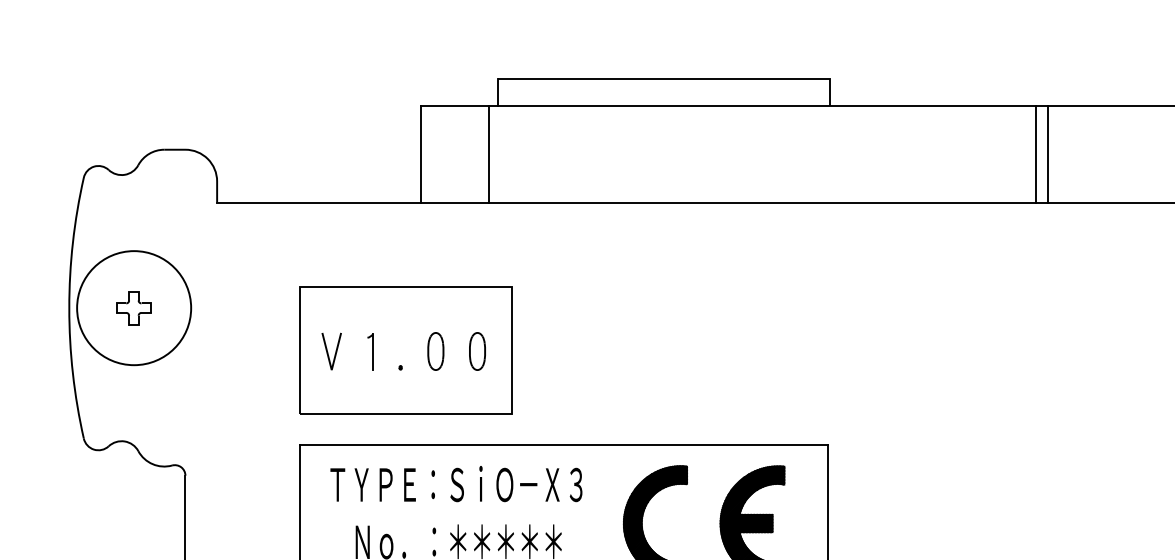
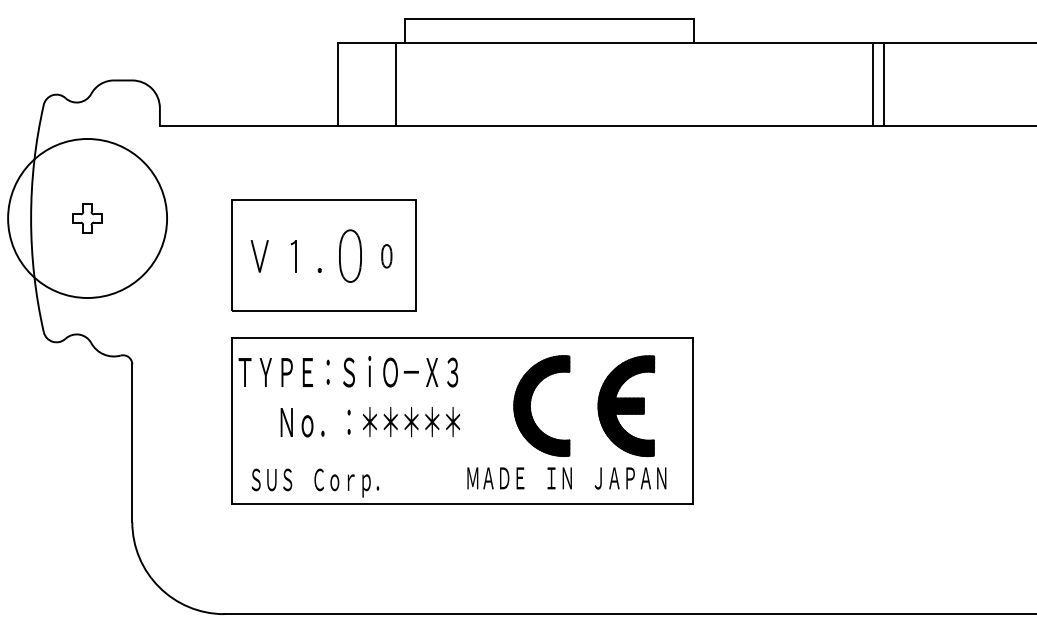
circle: (134, 308) -> (87, 218), size x1.6
part: (435, 351) -> (350, 256), size x1.6
part: (477, 351) -> (386, 256), size x0.7
text: (456, 483) -> (348, 371), moved

